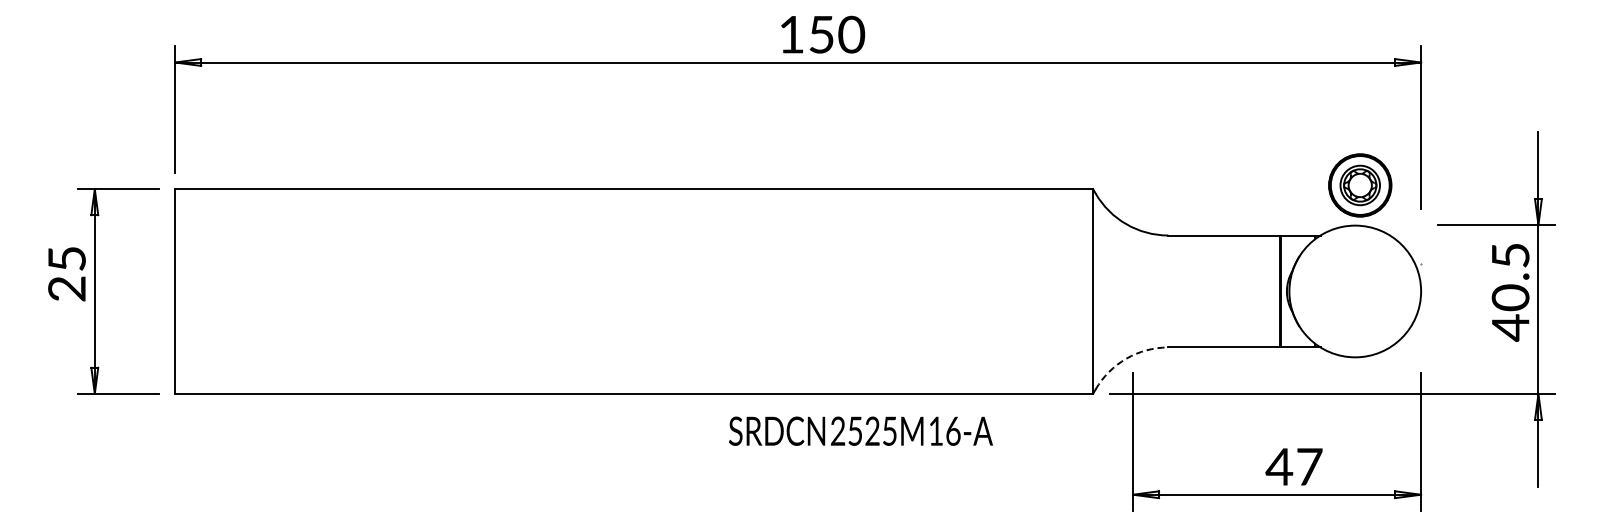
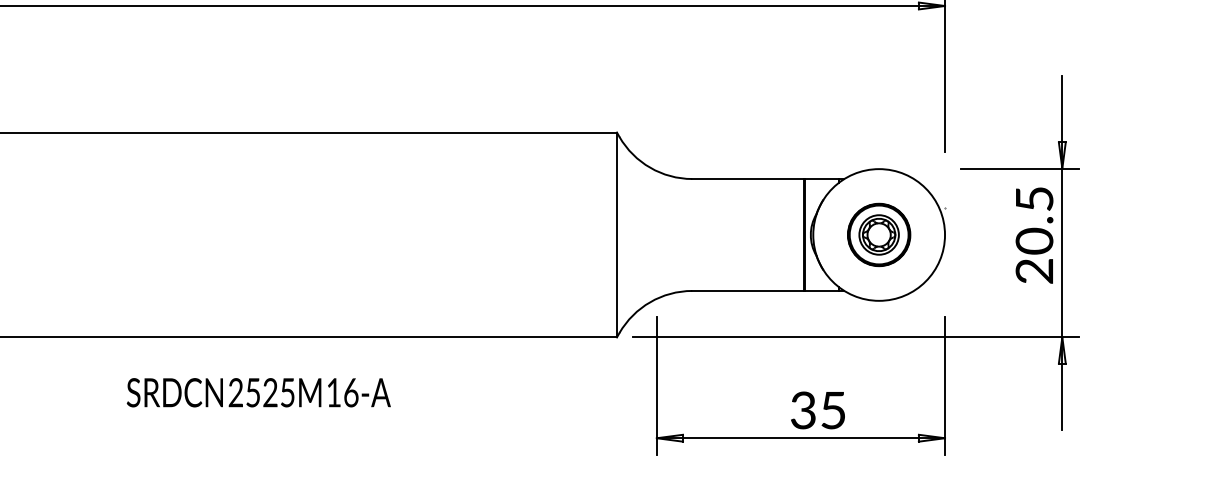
part: (1360, 185) -> (879, 235), moved
text: (1510, 327) -> (1034, 271), 40.5 -> 20.5
arc: (1126, 358) -> (650, 302), dashed -> solid
text: (860, 430) -> (258, 392), moved
text: (1293, 466) -> (817, 410), 47 -> 35

